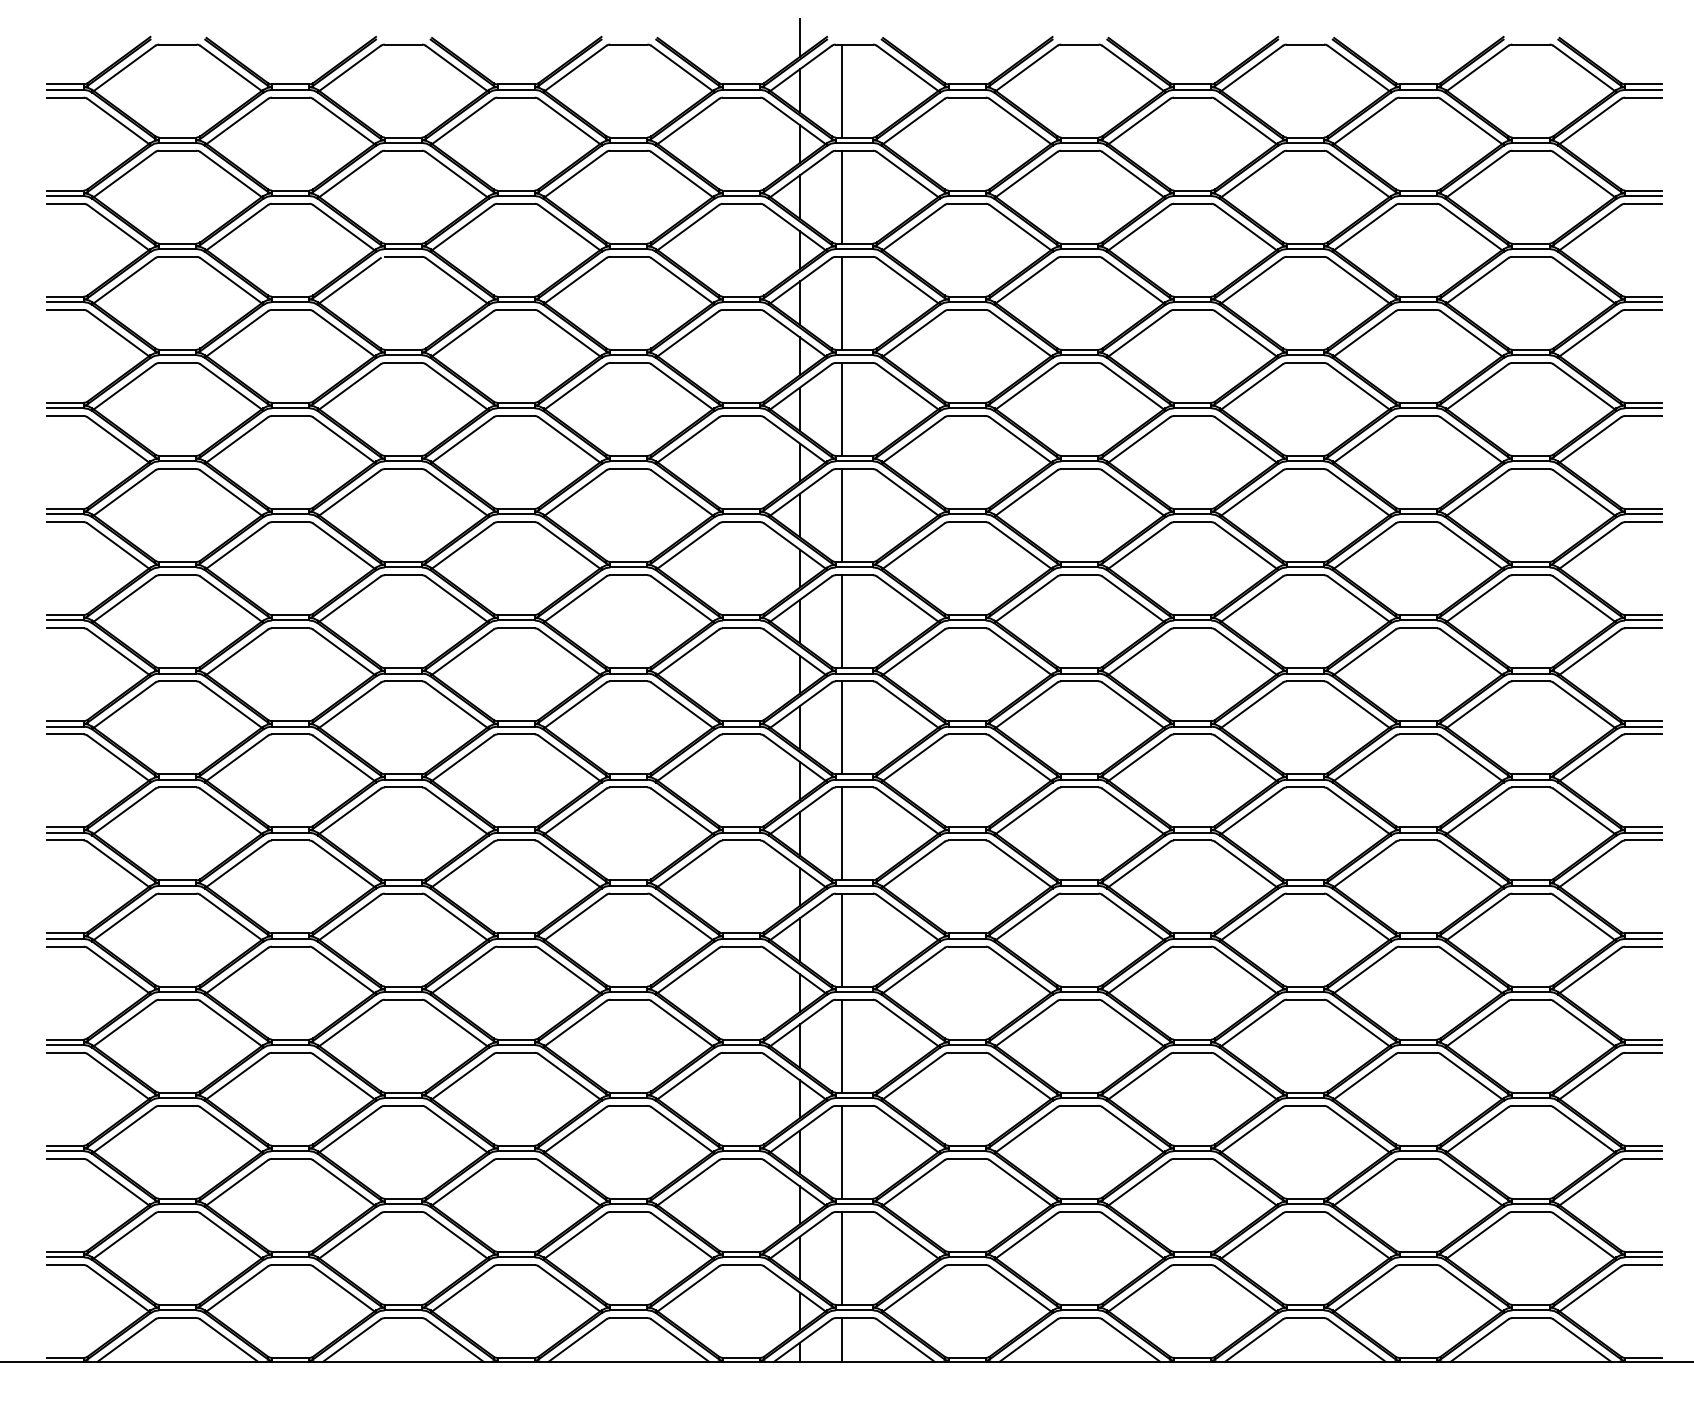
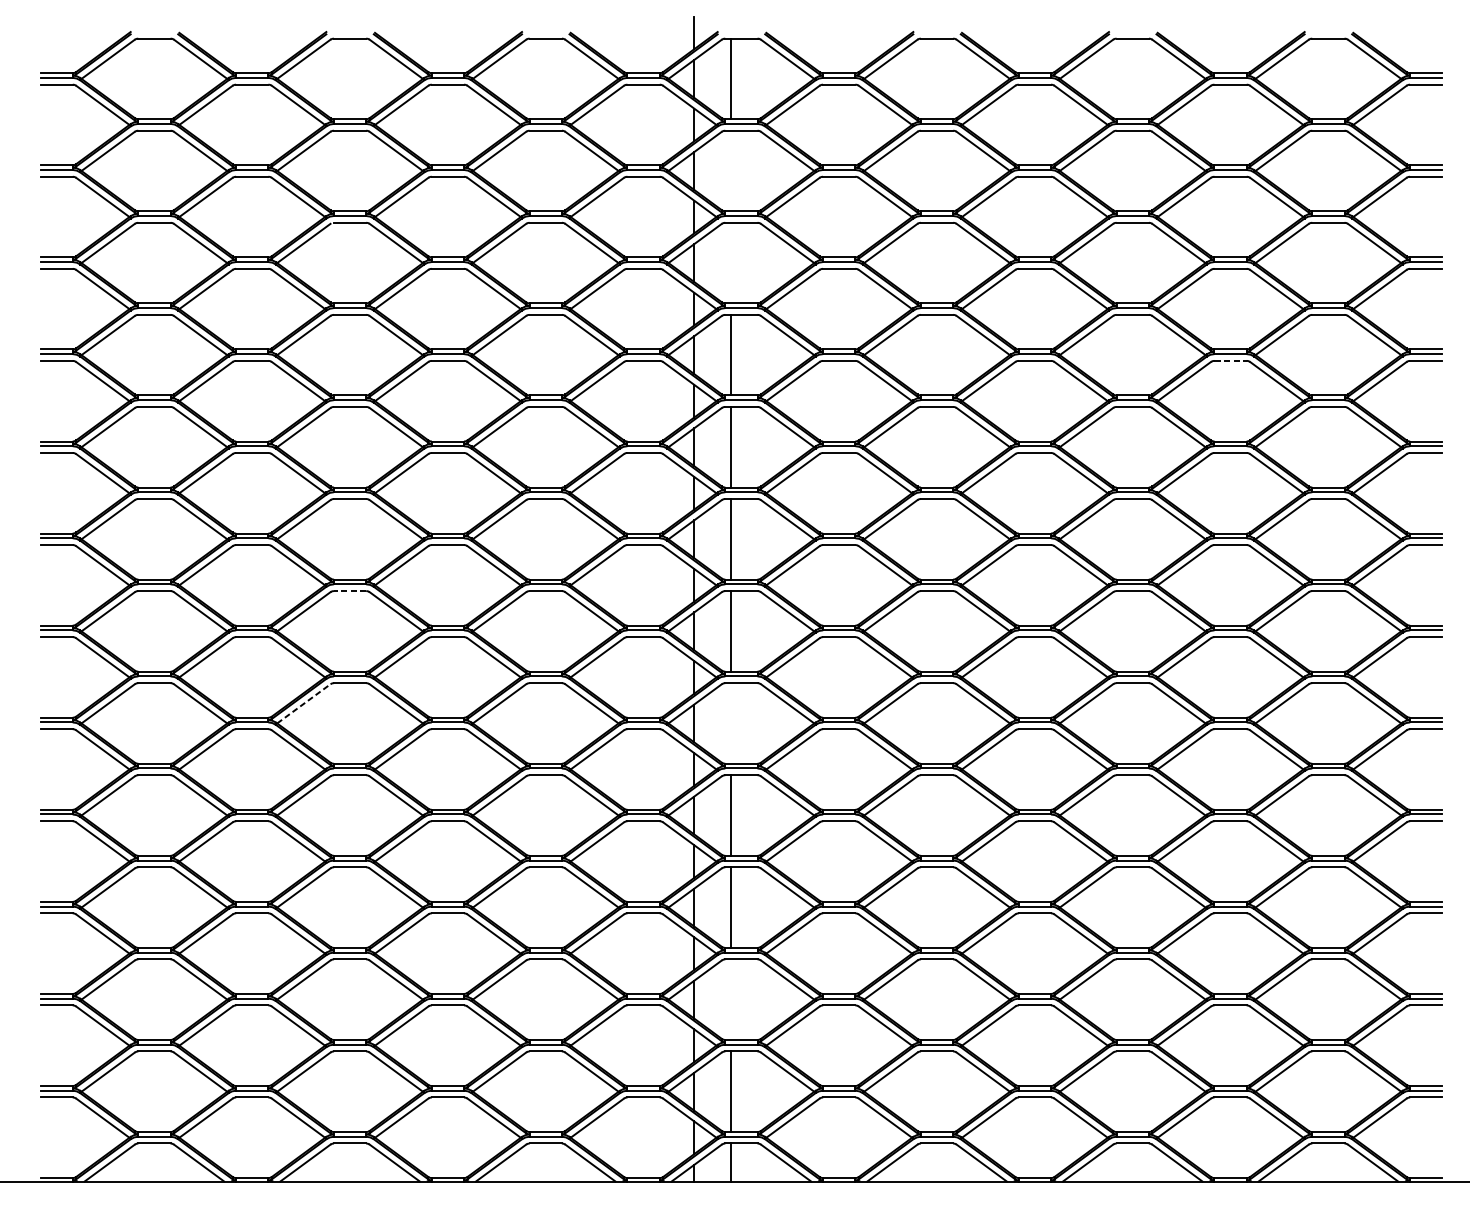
line: (842, 196) -> (731, 170), removed
line: (842, 302) -> (731, 262), removed
line: (1418, 415) -> (1230, 360), solid -> dashed
line: (403, 681) -> (350, 591), solid -> dashed
line: (350, 811) -> (304, 704), solid -> dashed
line: (842, 833) -> (731, 723), removed
line: (842, 1151) -> (731, 998), removed

